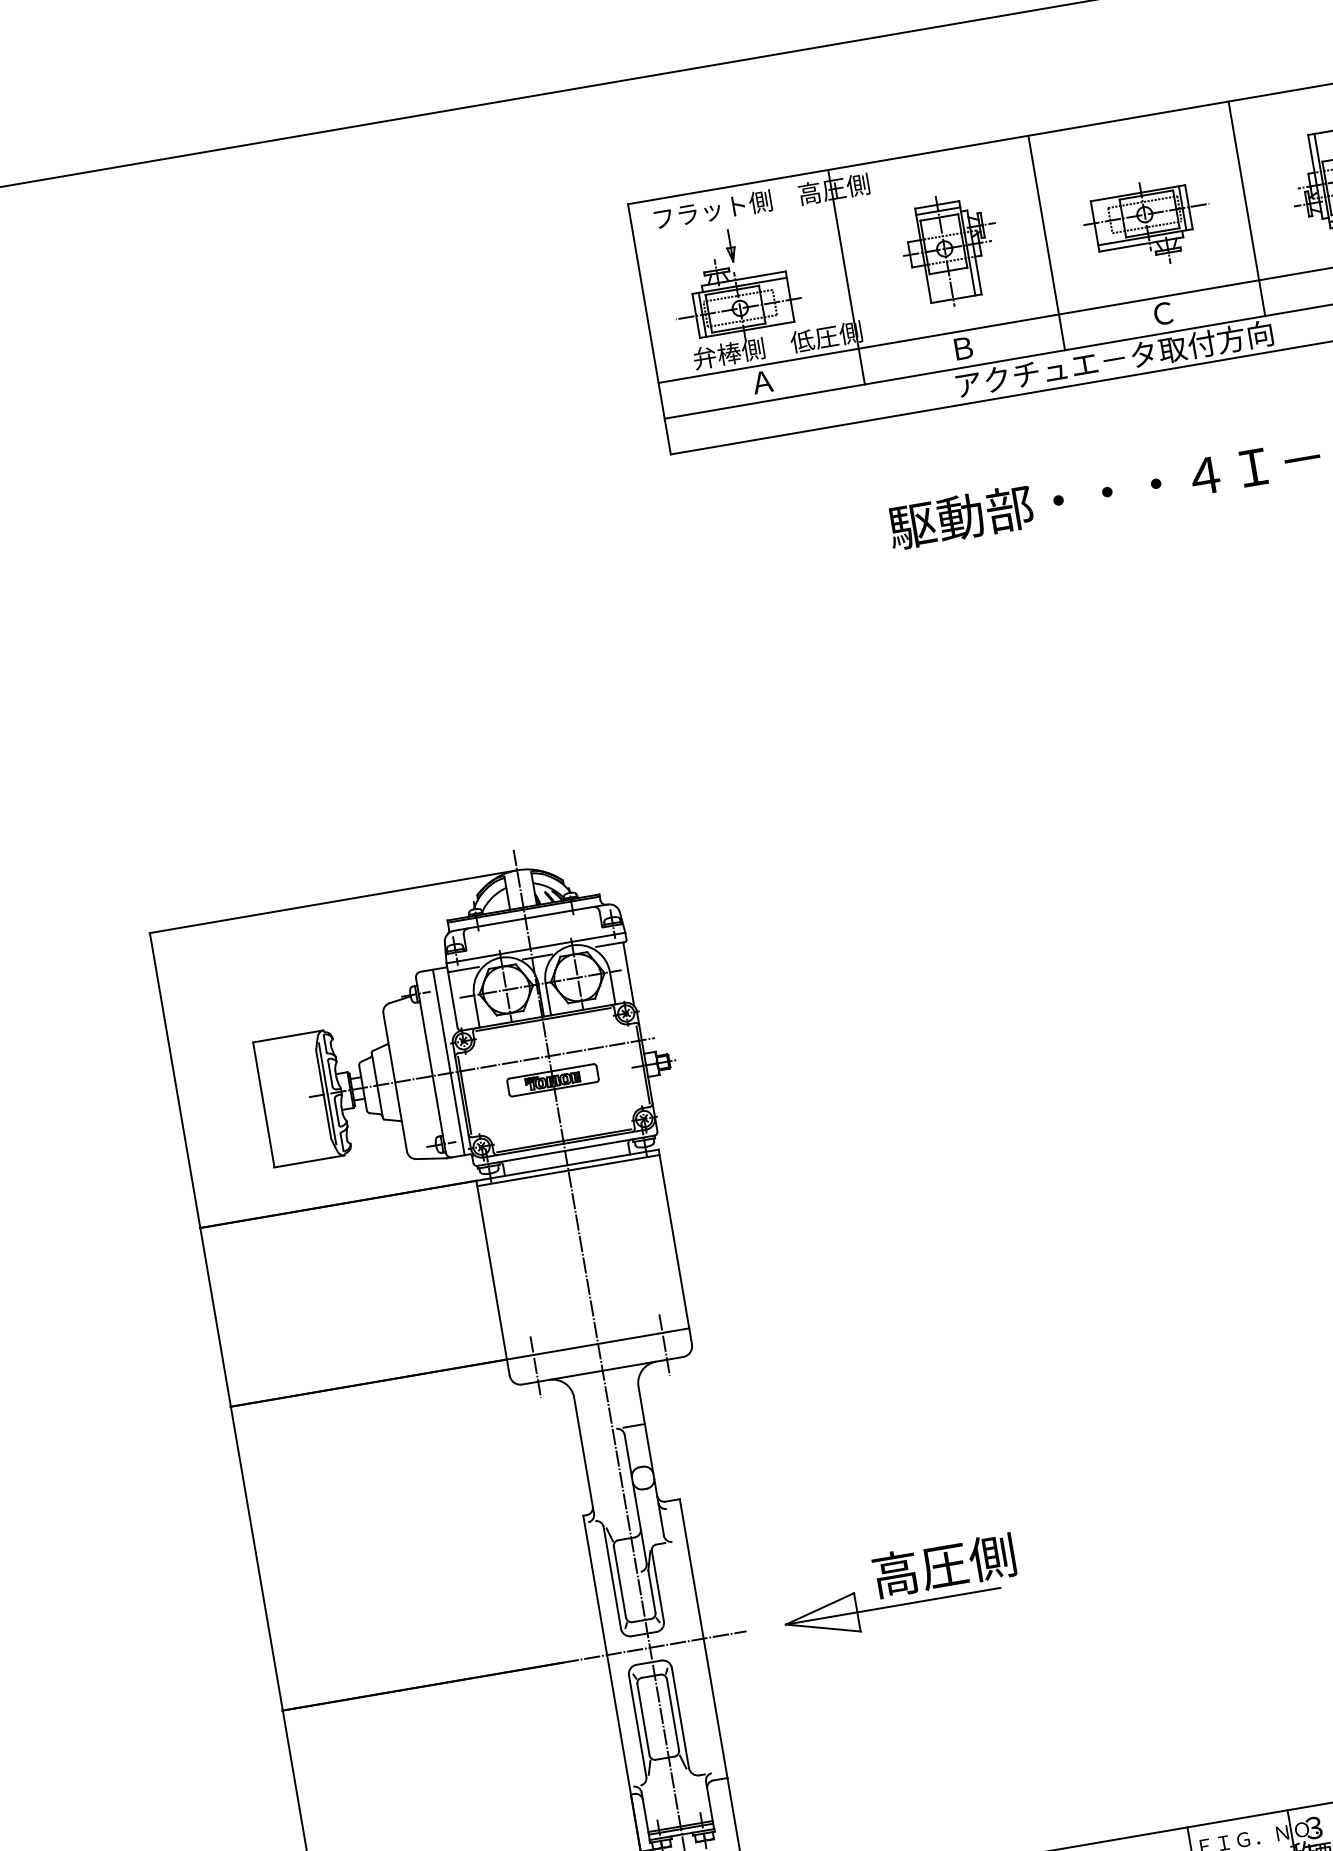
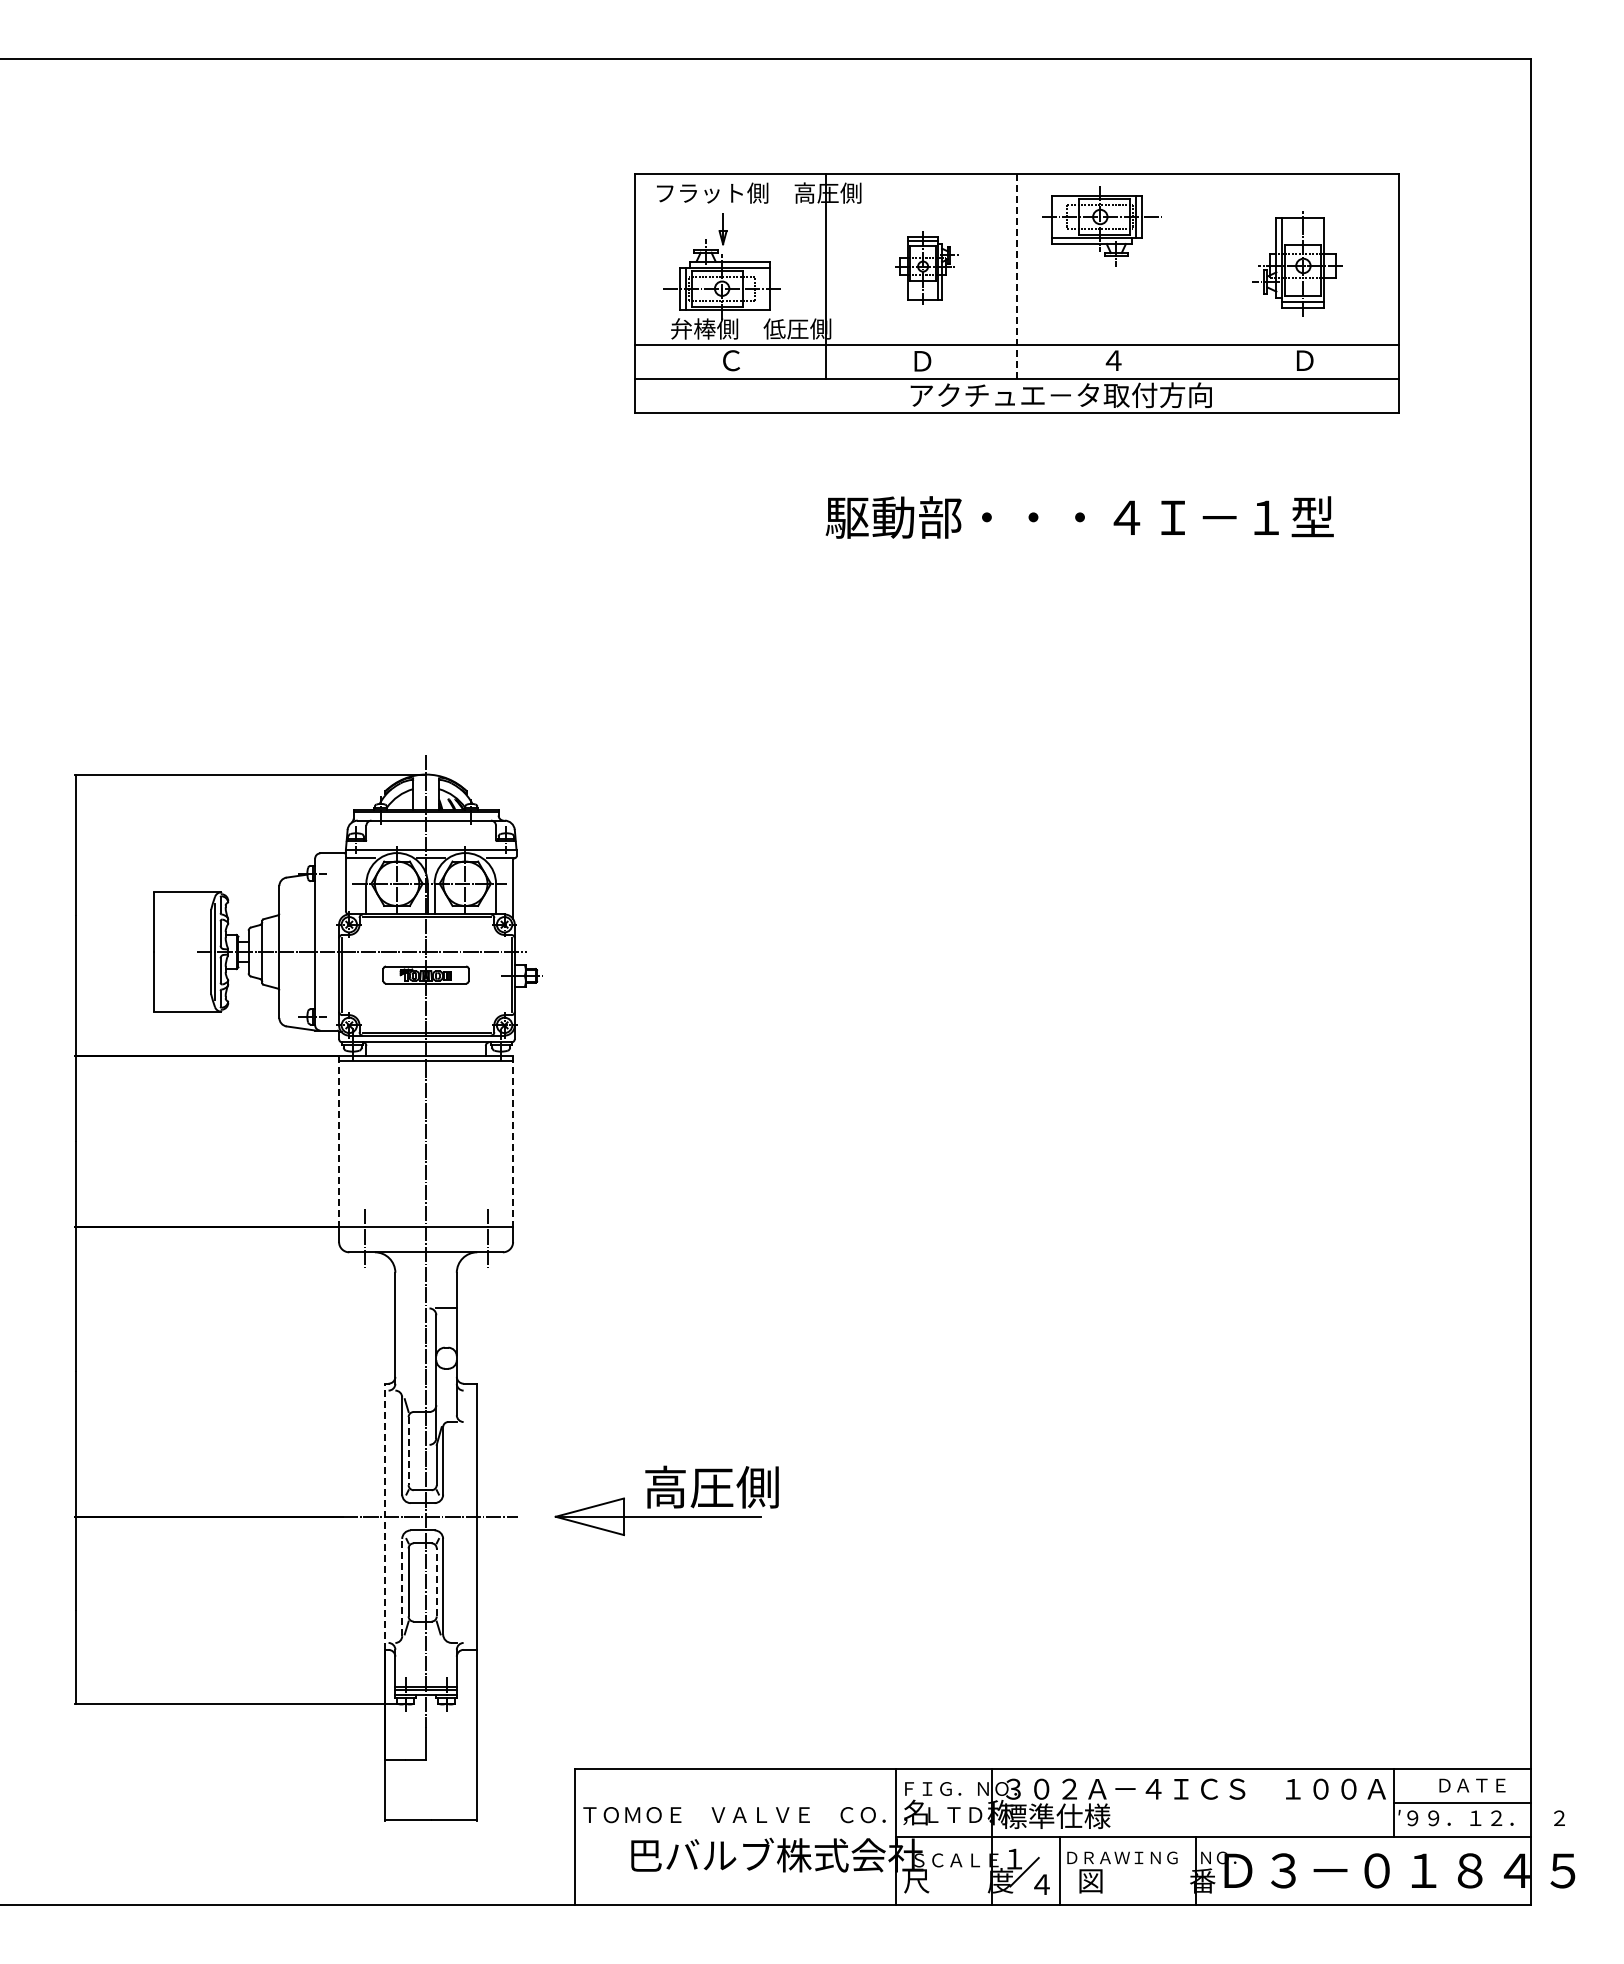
line: (1246, 208) -> (1207, 276), removed
part: (1147, 224) -> (1101, 226), moved
line: (1046, 243) -> (1016, 277), solid -> dashed
part: (951, 249) -> (927, 267), size x0.7
text: (1163, 313) -> (1113, 360), Ｃ -> ４
text: (963, 348) -> (922, 361), Ｂ -> Ｄ
text: (762, 381) -> (731, 360), Ａ -> Ｃ
line: (448, 1061) -> (332, 941), removed
line: (674, 1239) -> (513, 1141), solid -> dashed
line: (492, 1270) -> (339, 1141), solid -> dashed
line: (619, 1582) -> (408, 1451), solid -> dashed
line: (607, 1654) -> (385, 1516), solid -> dashed
line: (672, 1714) -> (436, 1582), solid -> dashed
line: (637, 1726) -> (402, 1587), solid -> dashed

